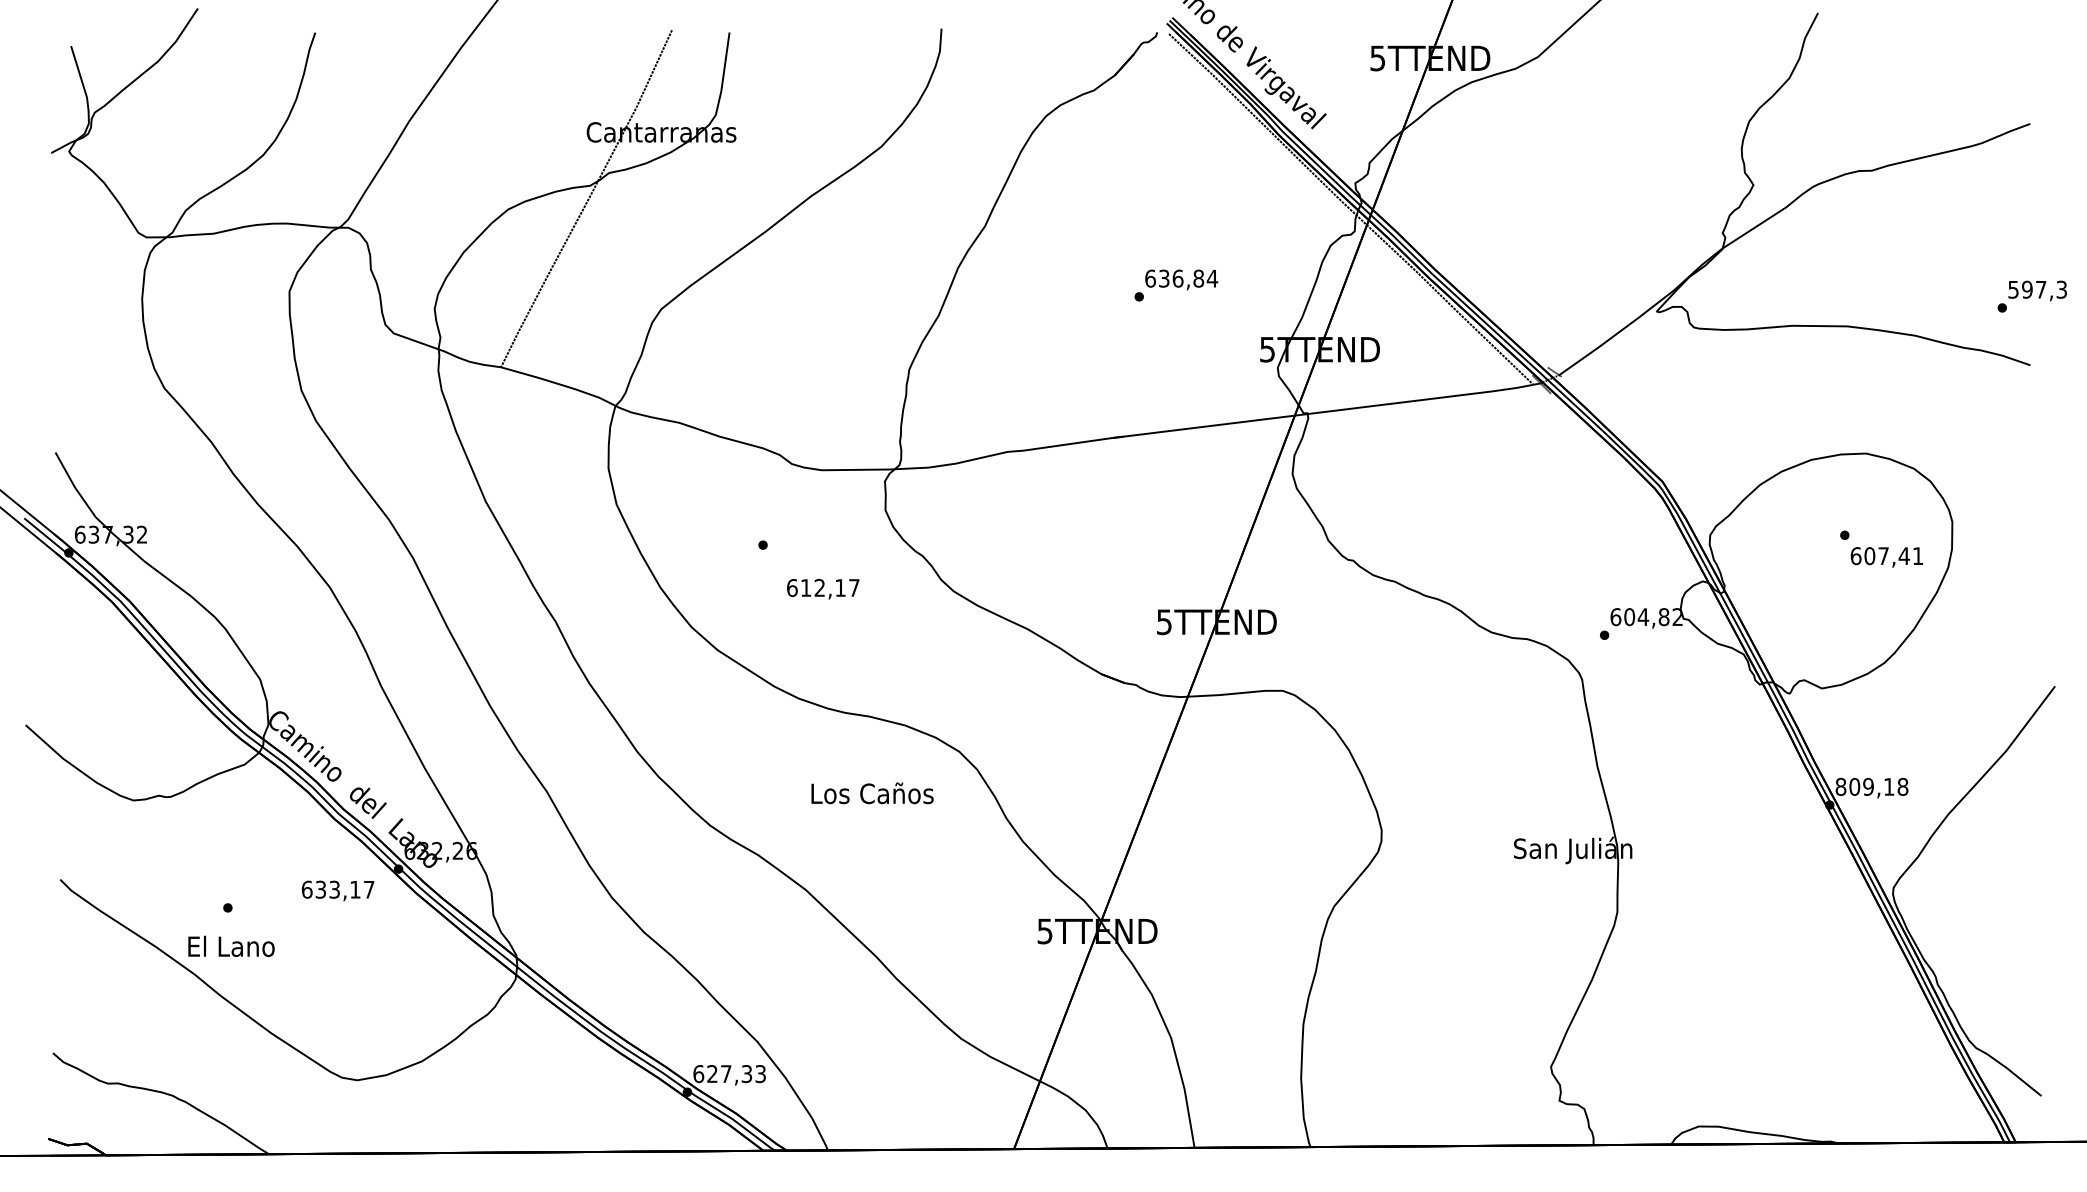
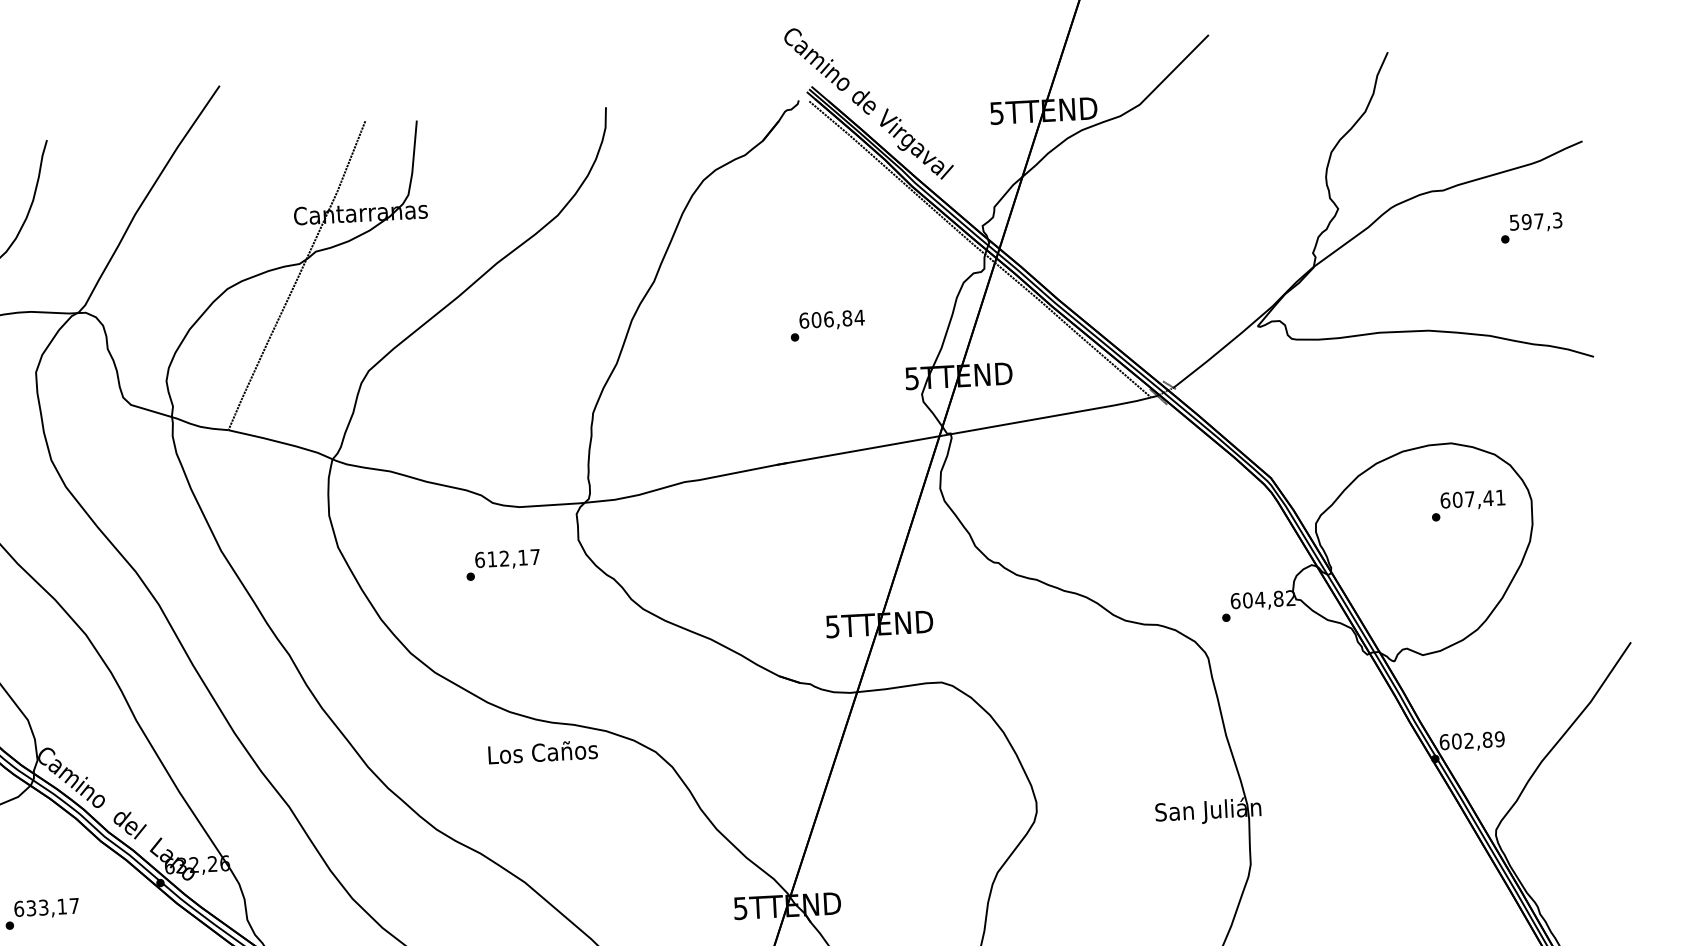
text: (1164, 278) -> (816, 319), 636,84 -> 606,84
text: (2031, 296) -> (1530, 227), moved
text: (1886, 557) -> (1472, 500), moved
text: (823, 589) -> (507, 559), moved
text: (1871, 786) -> (1471, 740), 809,18 -> 602,89
text: (872, 793) -> (543, 752), moved
text: (337, 890) -> (46, 908), moved

